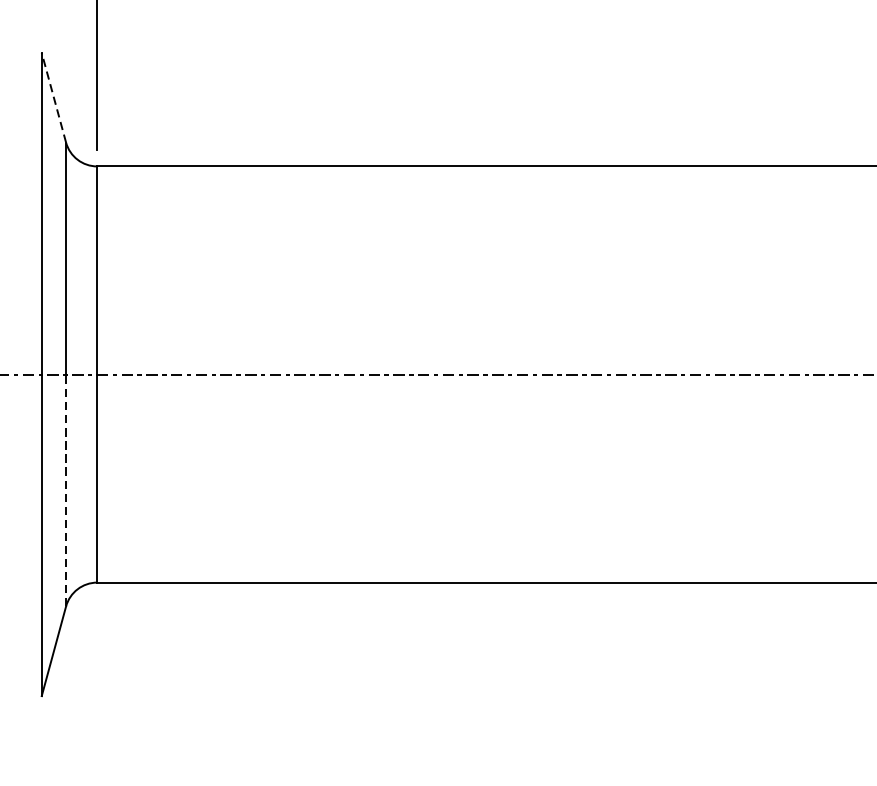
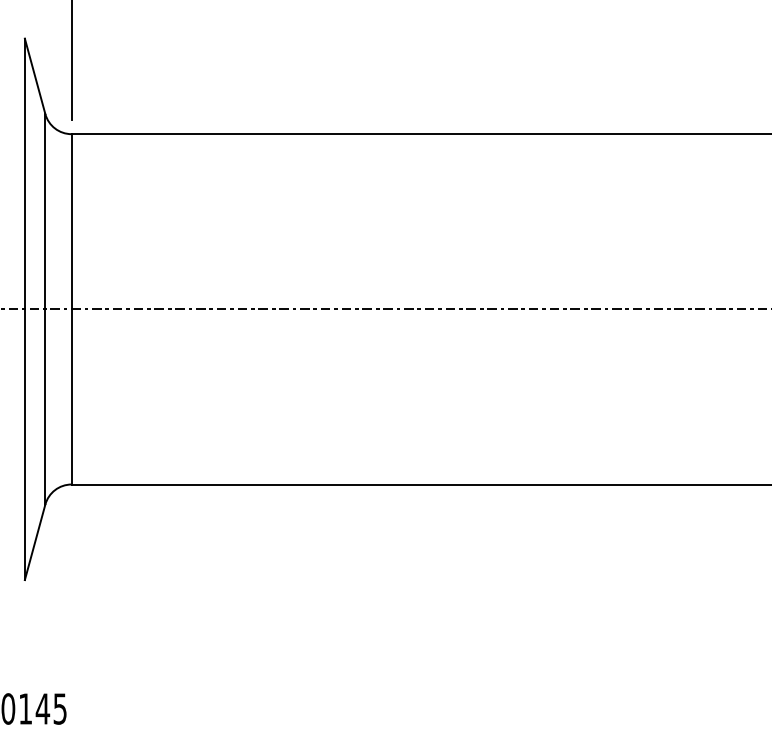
line: (54, 96) -> (35, 75), dashed -> solid
line: (66, 489) -> (45, 406), dashed -> solid

